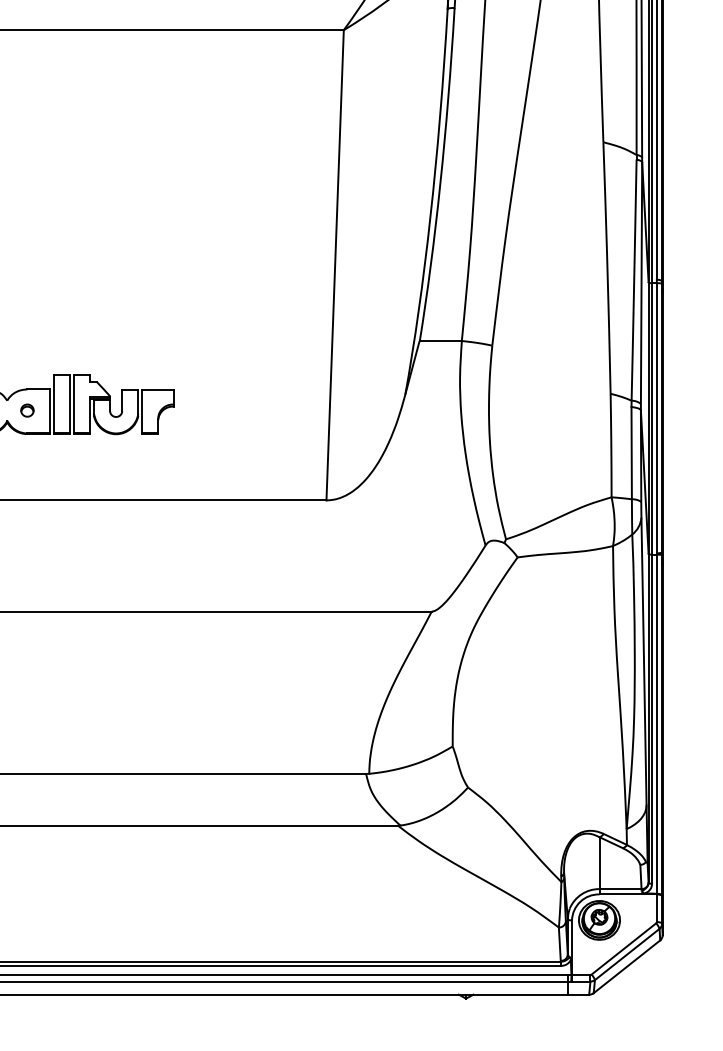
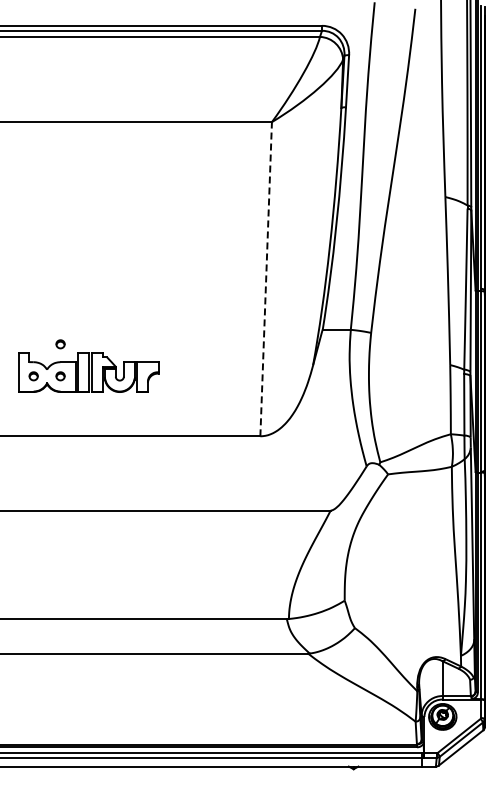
line: (335, 264) -> (266, 278), solid -> dashed
part: (27, 362) -> (60, 344), added

